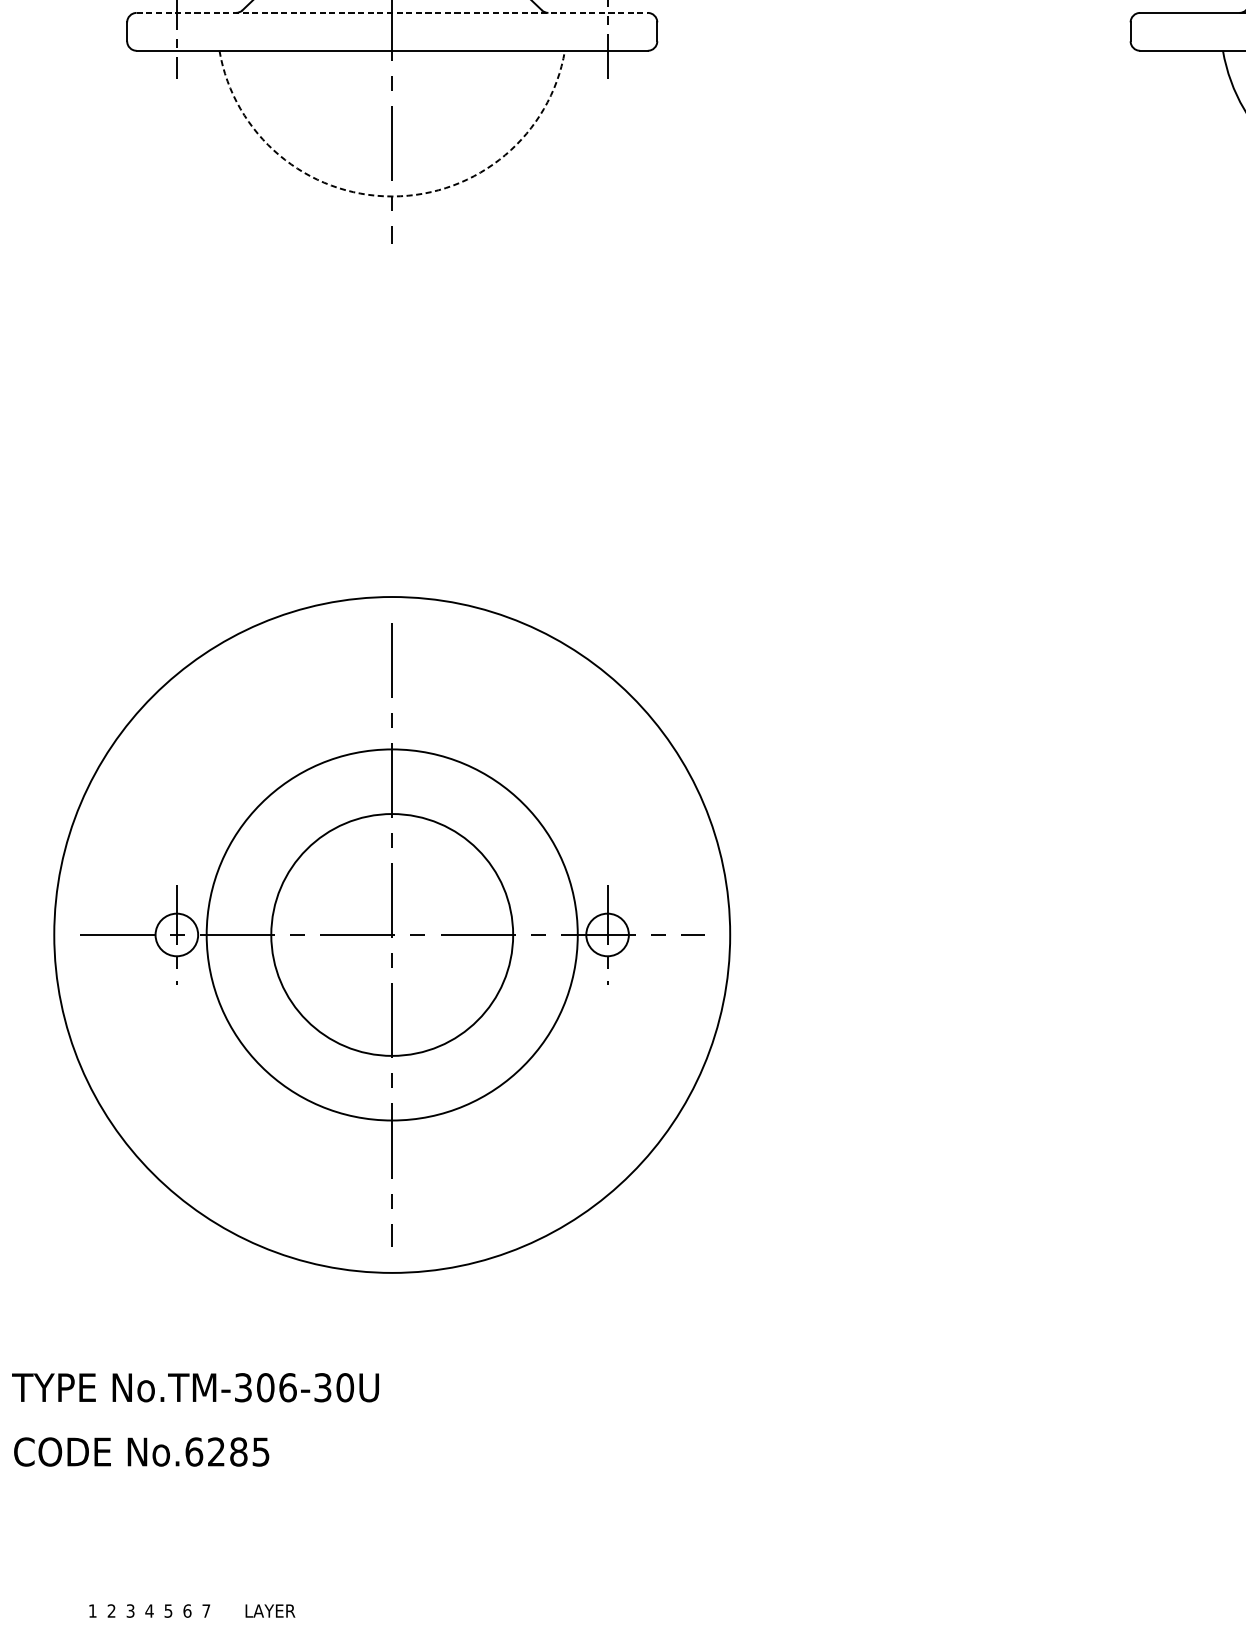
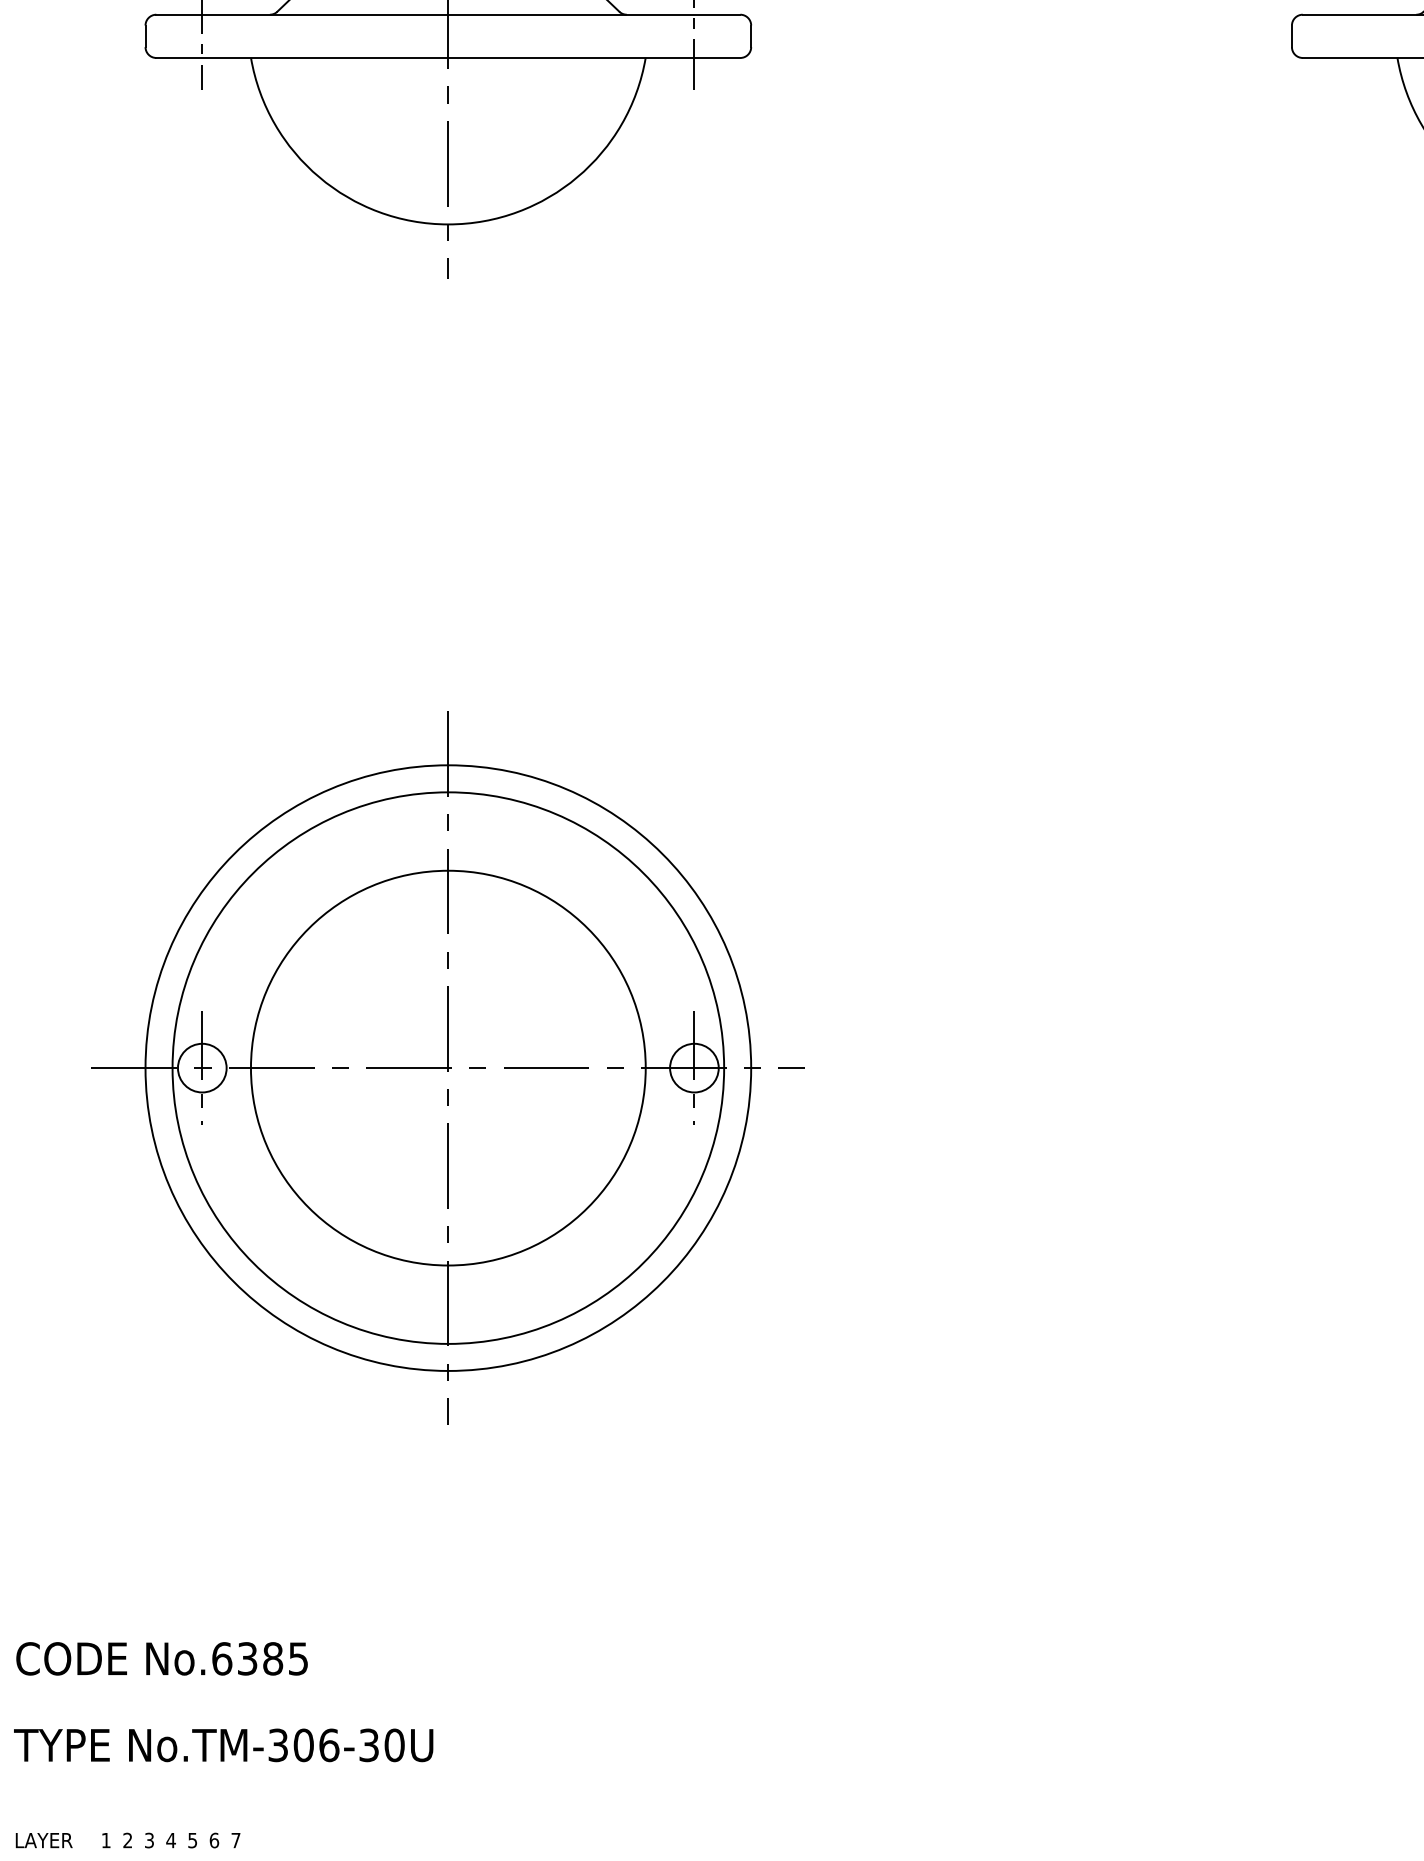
line: (392, 12) -> (448, 14), dashed -> solid
arc: (392, 196) -> (448, 224), dashed -> solid
circle: (391, 934) -> (447, 1067), size x1.43
circle: (392, 934) -> (448, 1067), size x0.71
circle: (392, 934) -> (448, 1067), size x1.43
text: (195, 1387) -> (223, 1745), moved
text: (216, 1451) -> (247, 1658), No.6285 -> No.6385
text: (269, 1611) -> (43, 1840), moved

